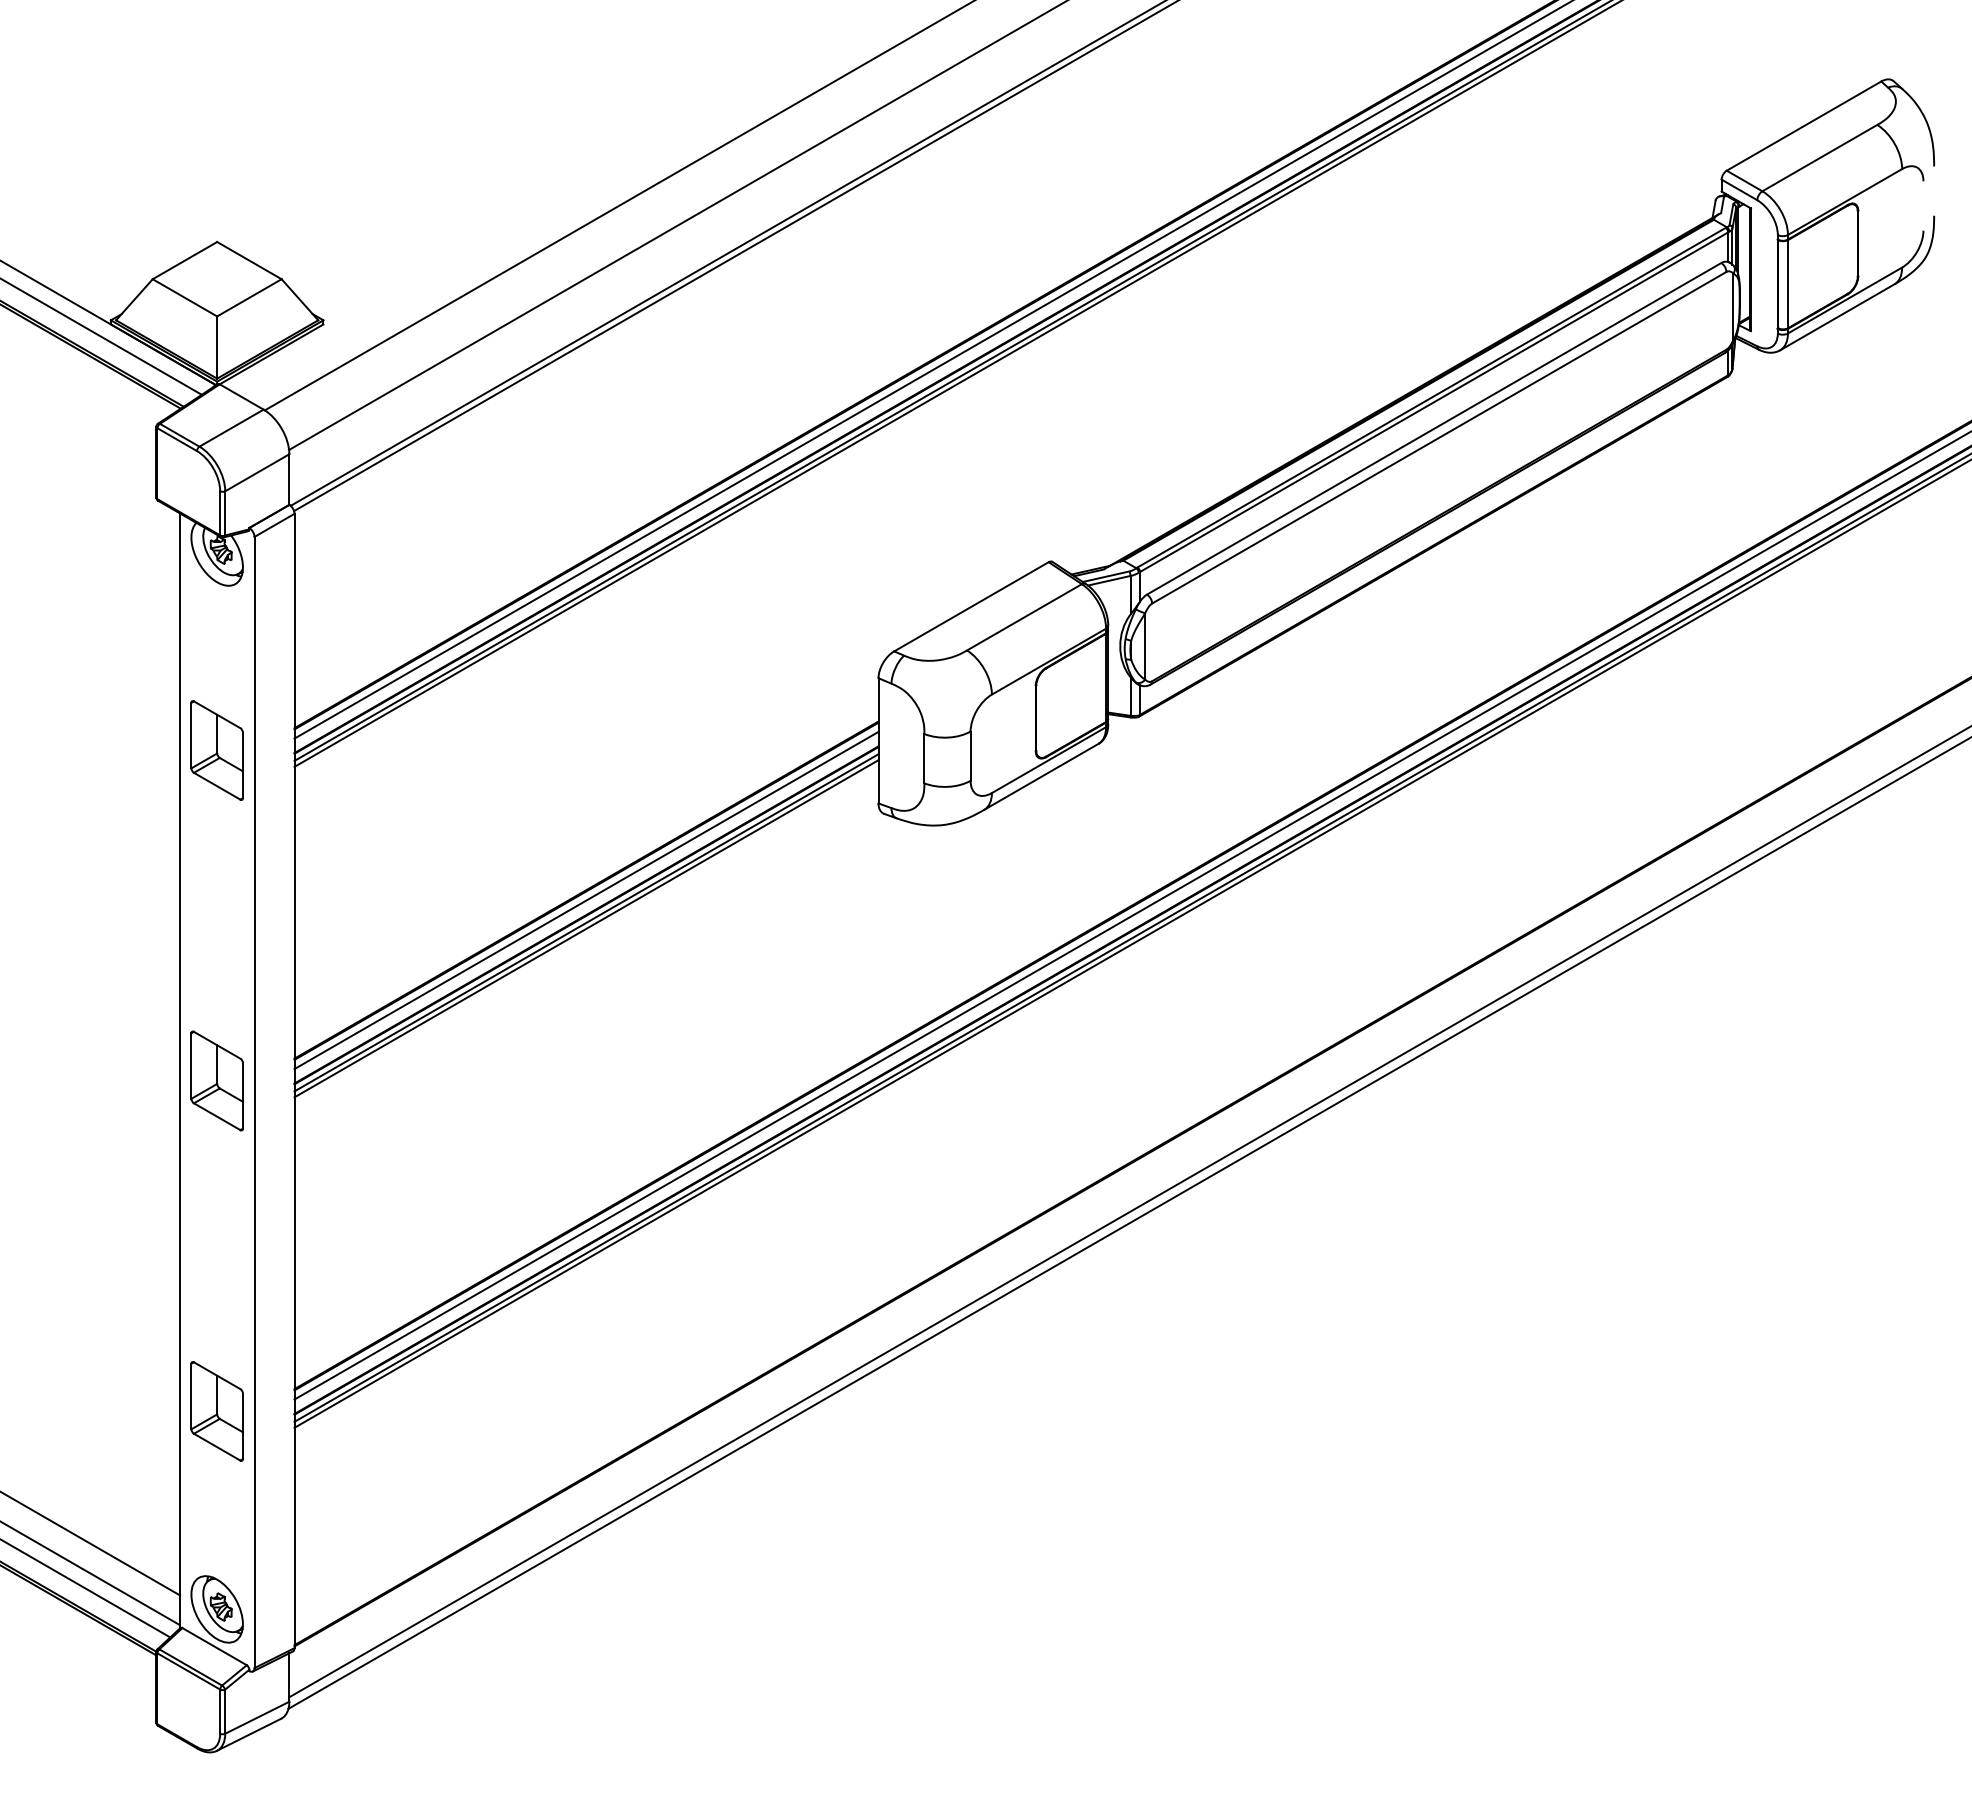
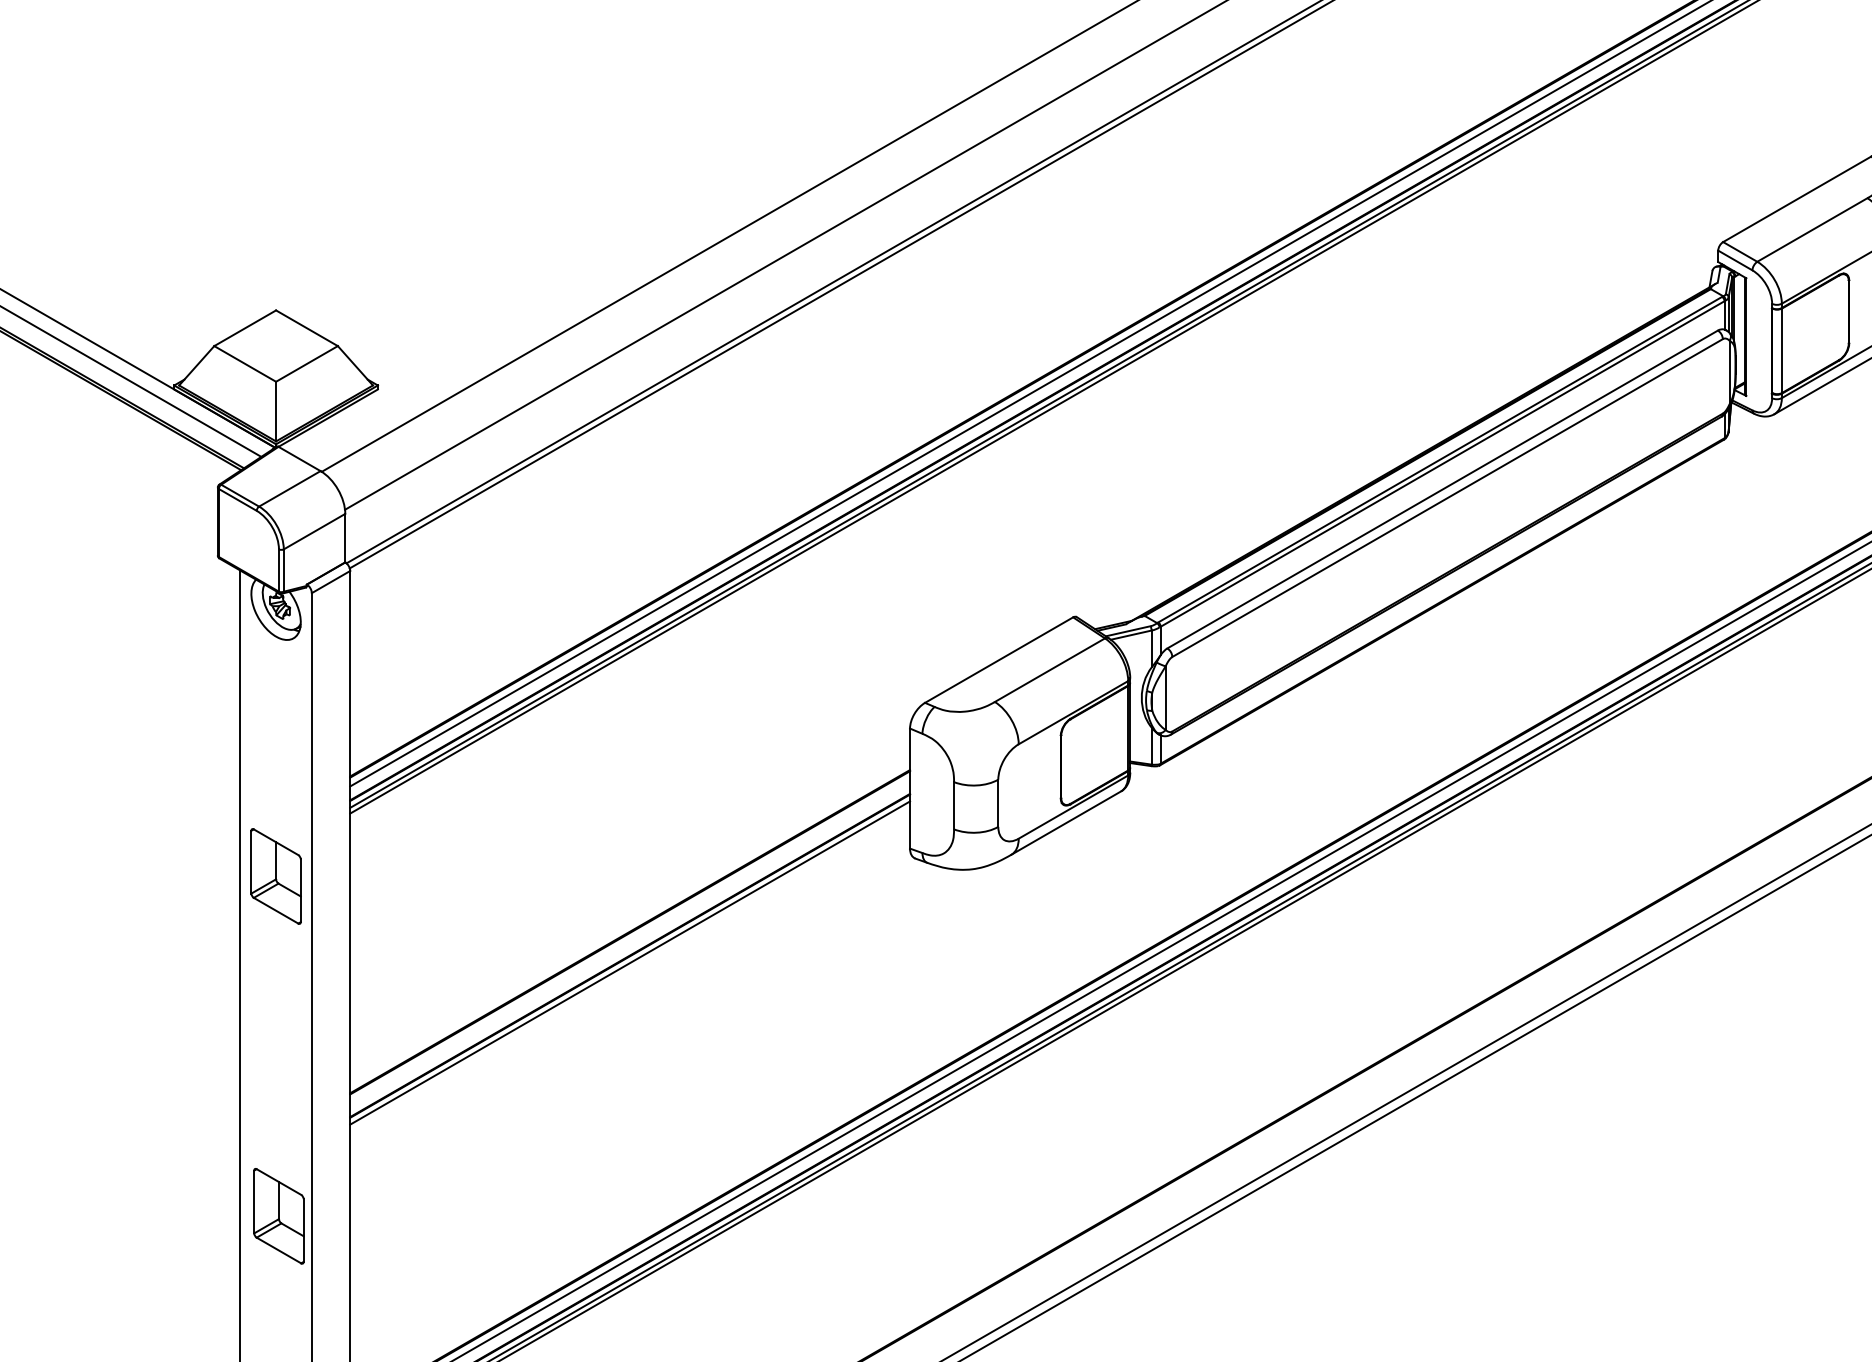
part: (216, 750) -> (275, 876), moved
line: (586, 900) -> (630, 941), removed
line: (586, 928) -> (630, 968), removed
part: (216, 1080) -> (278, 1215), moved

